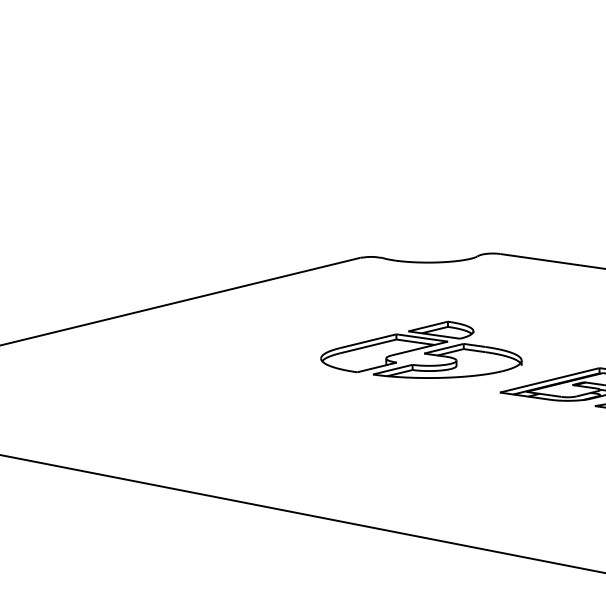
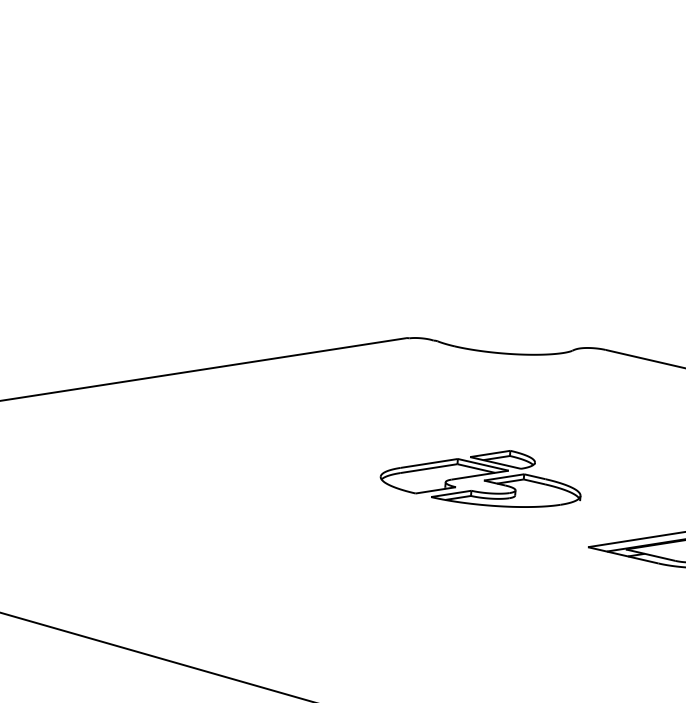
part: (421, 349) -> (481, 476), size x0.7

